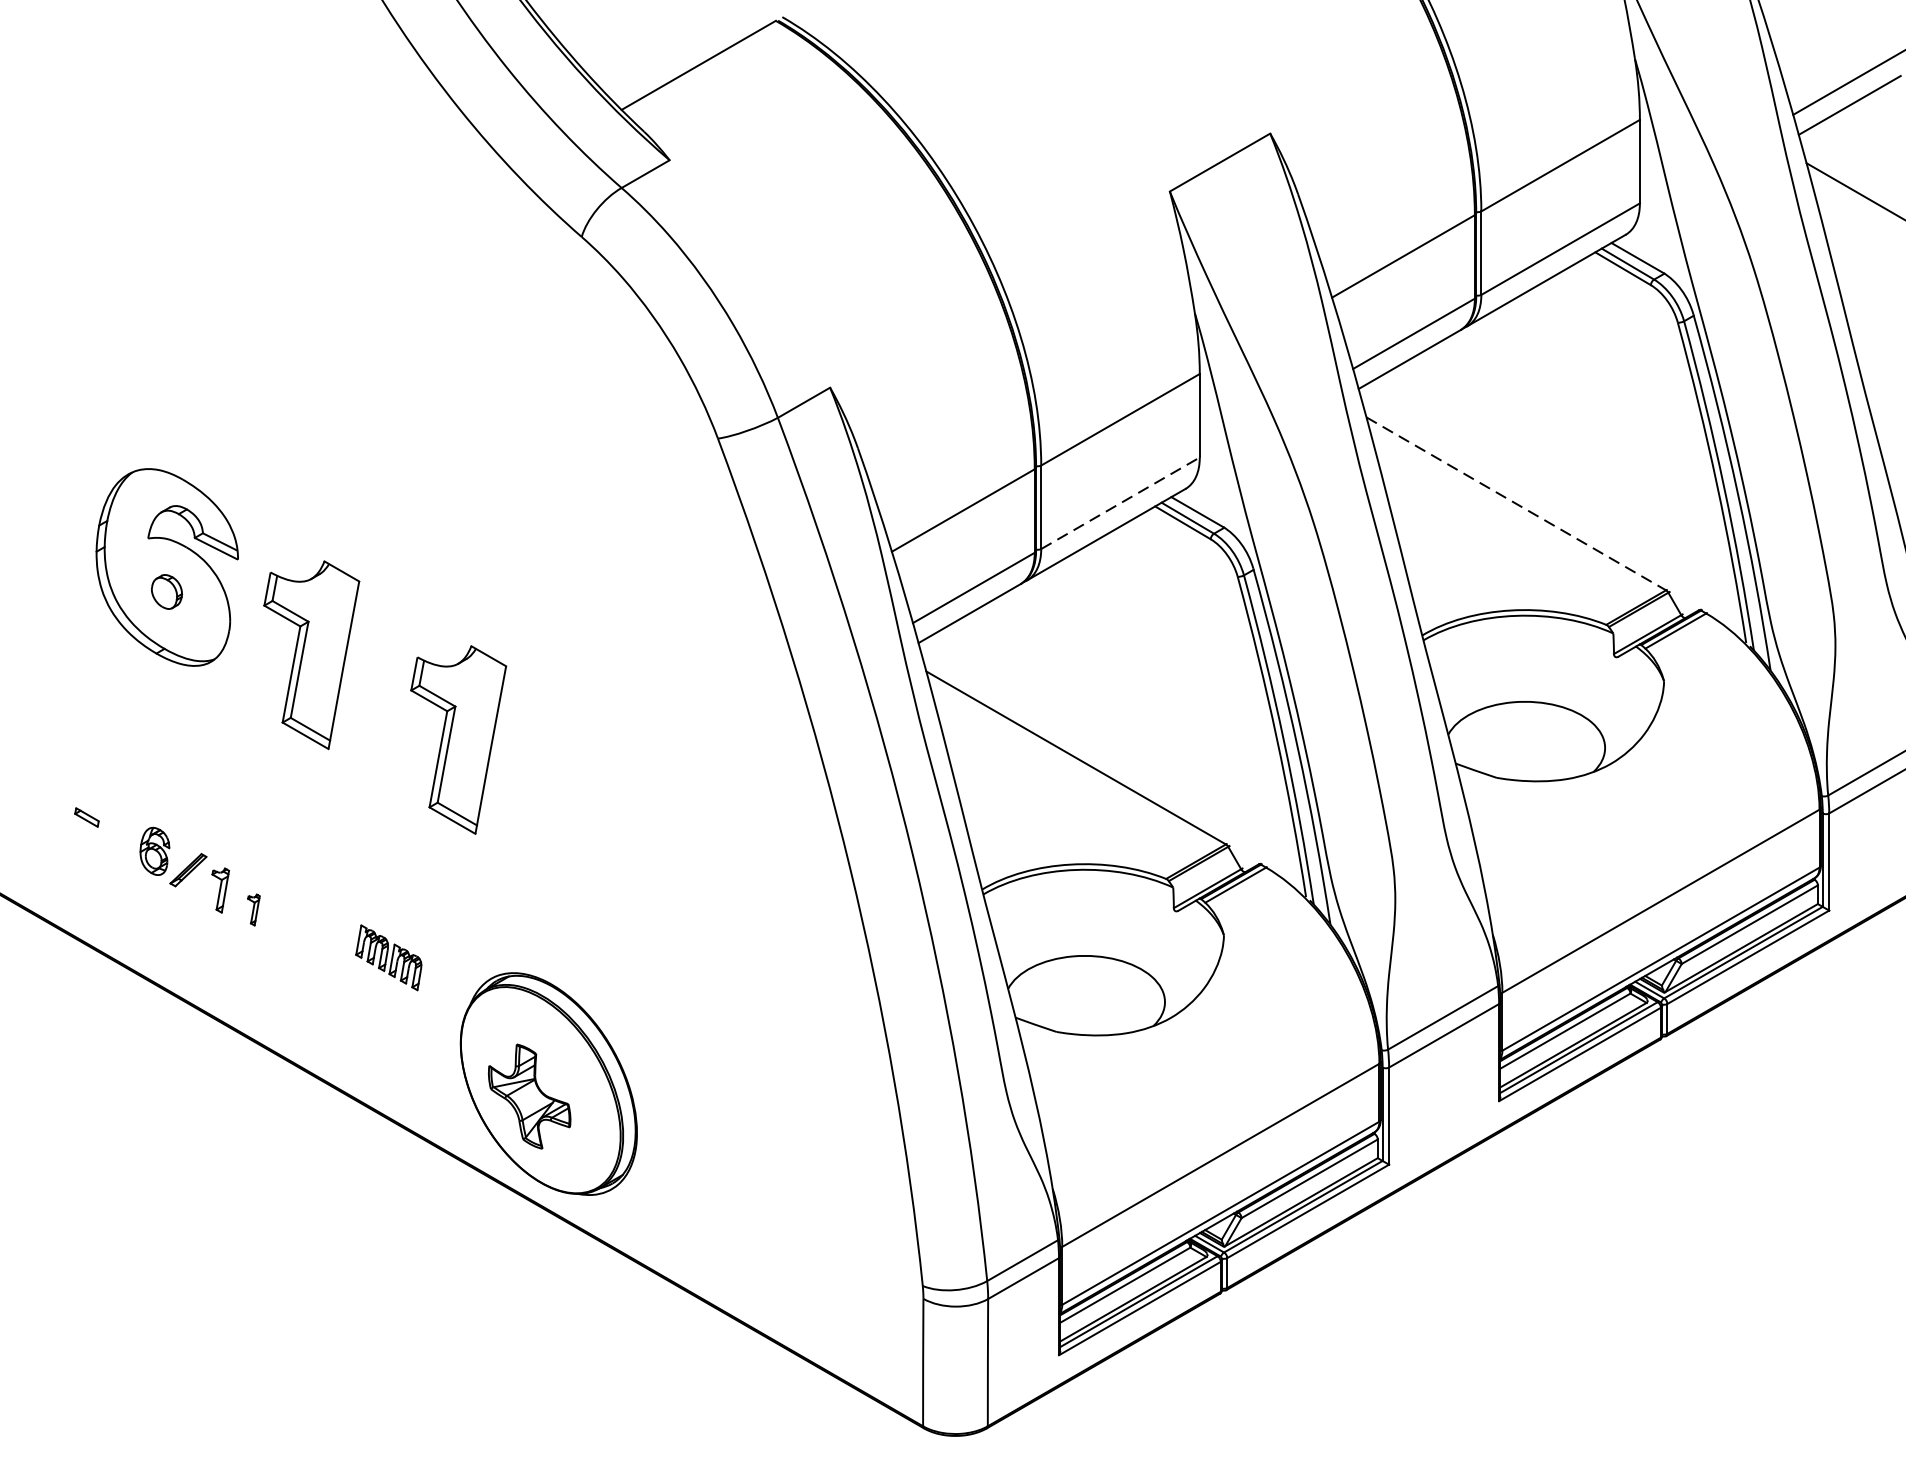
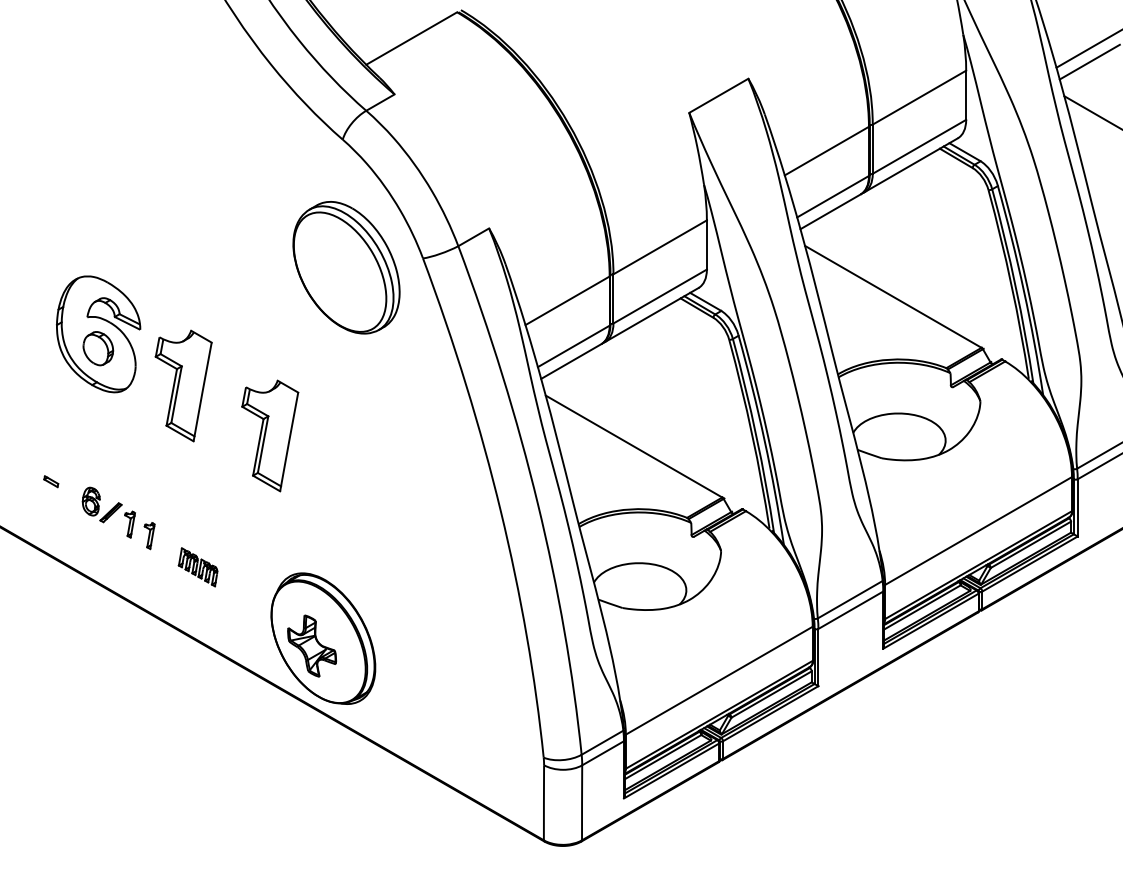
part: (588, 453) -> (346, 267), added
line: (1121, 503) -> (660, 296), dashed -> solid
line: (1516, 503) -> (893, 296), dashed -> solid
part: (167, 591) -> (98, 348), size x1.67
part: (253, 910) -> (149, 536), size x1.43
part: (387, 958) -> (197, 567), moved

